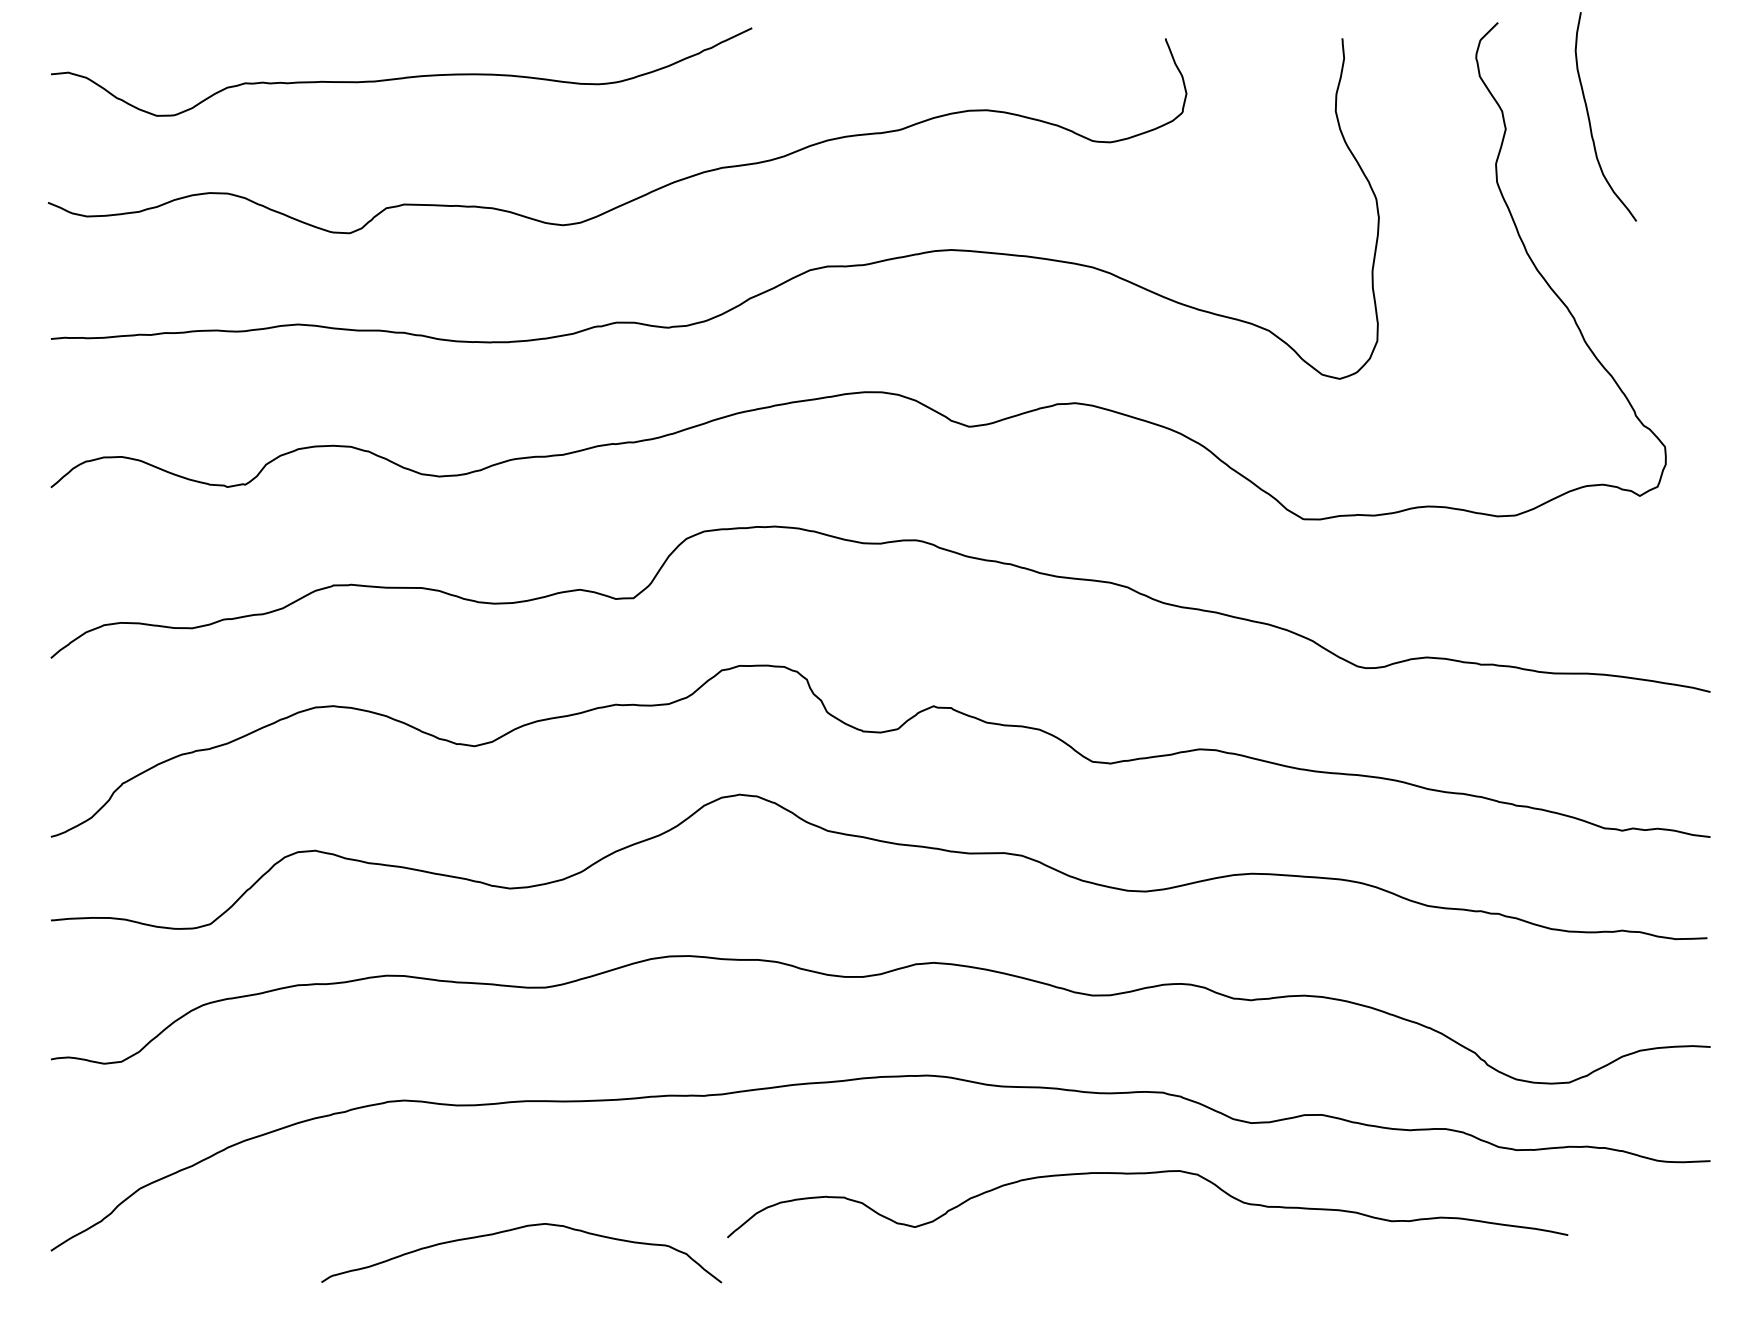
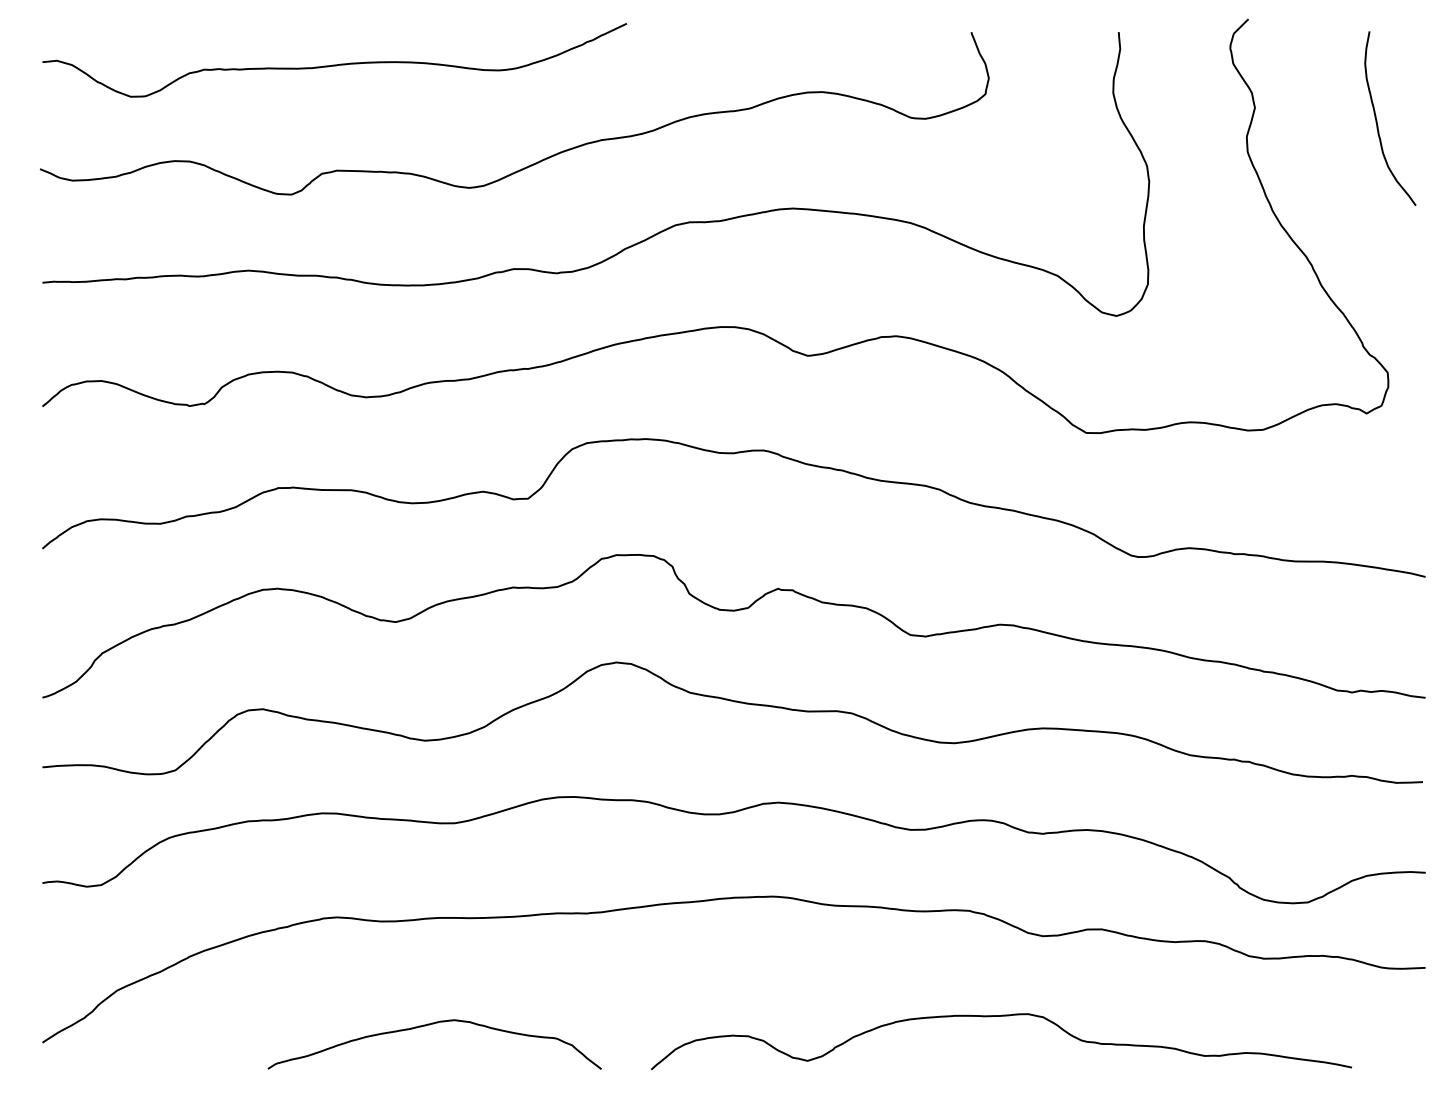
curve: (1590, 119) -> (1377, 120), moved
curve: (1147, 1173) -> (1001, 1016), moved

